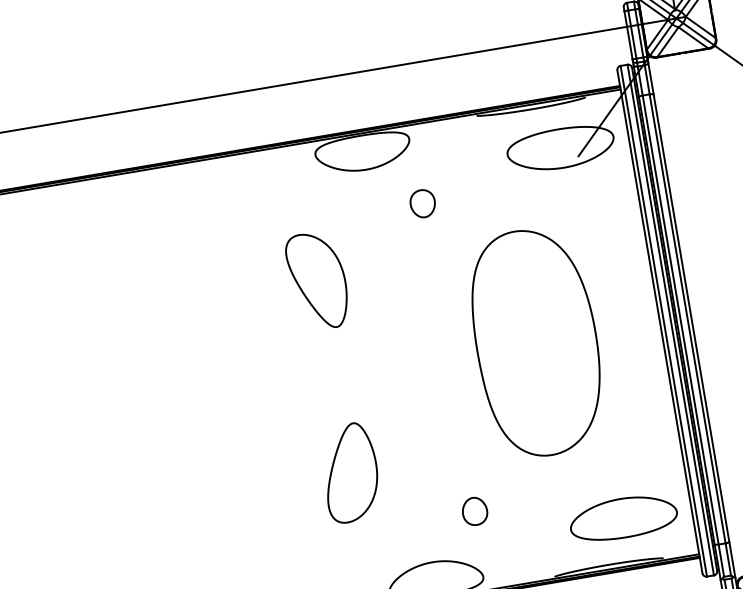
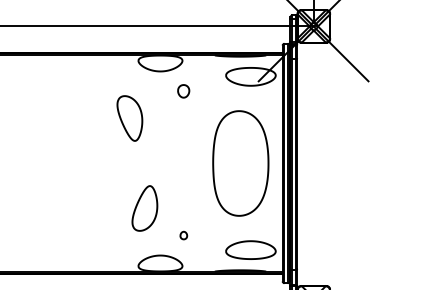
part: (535, 342) -> (240, 163), moved
part: (349, 473) -> (144, 208), moved
part: (474, 511) -> (183, 235), size x0.6

